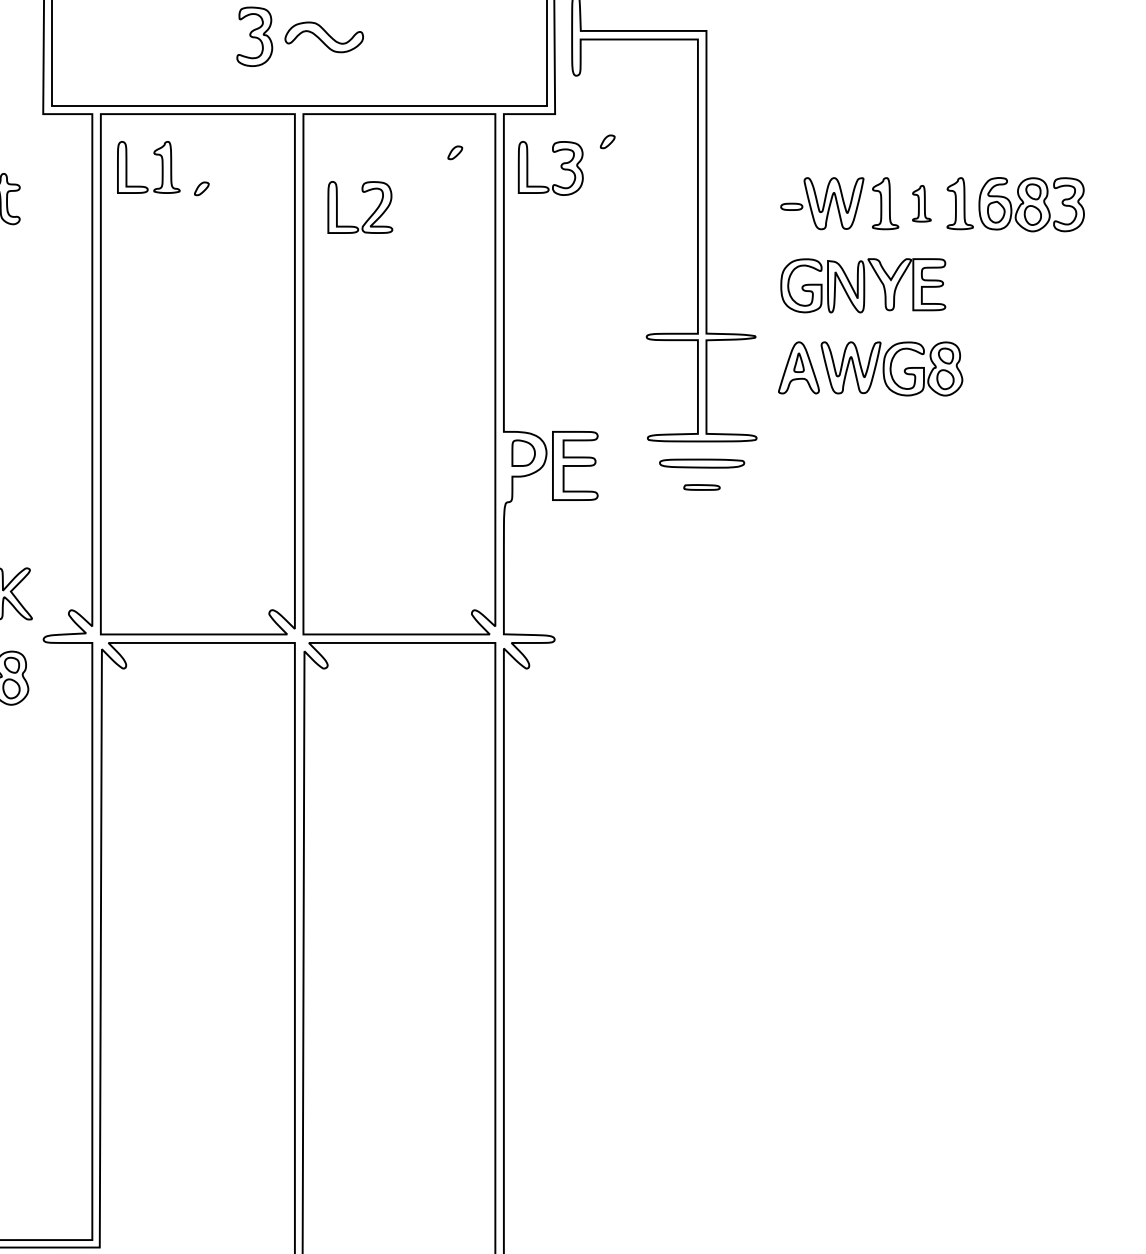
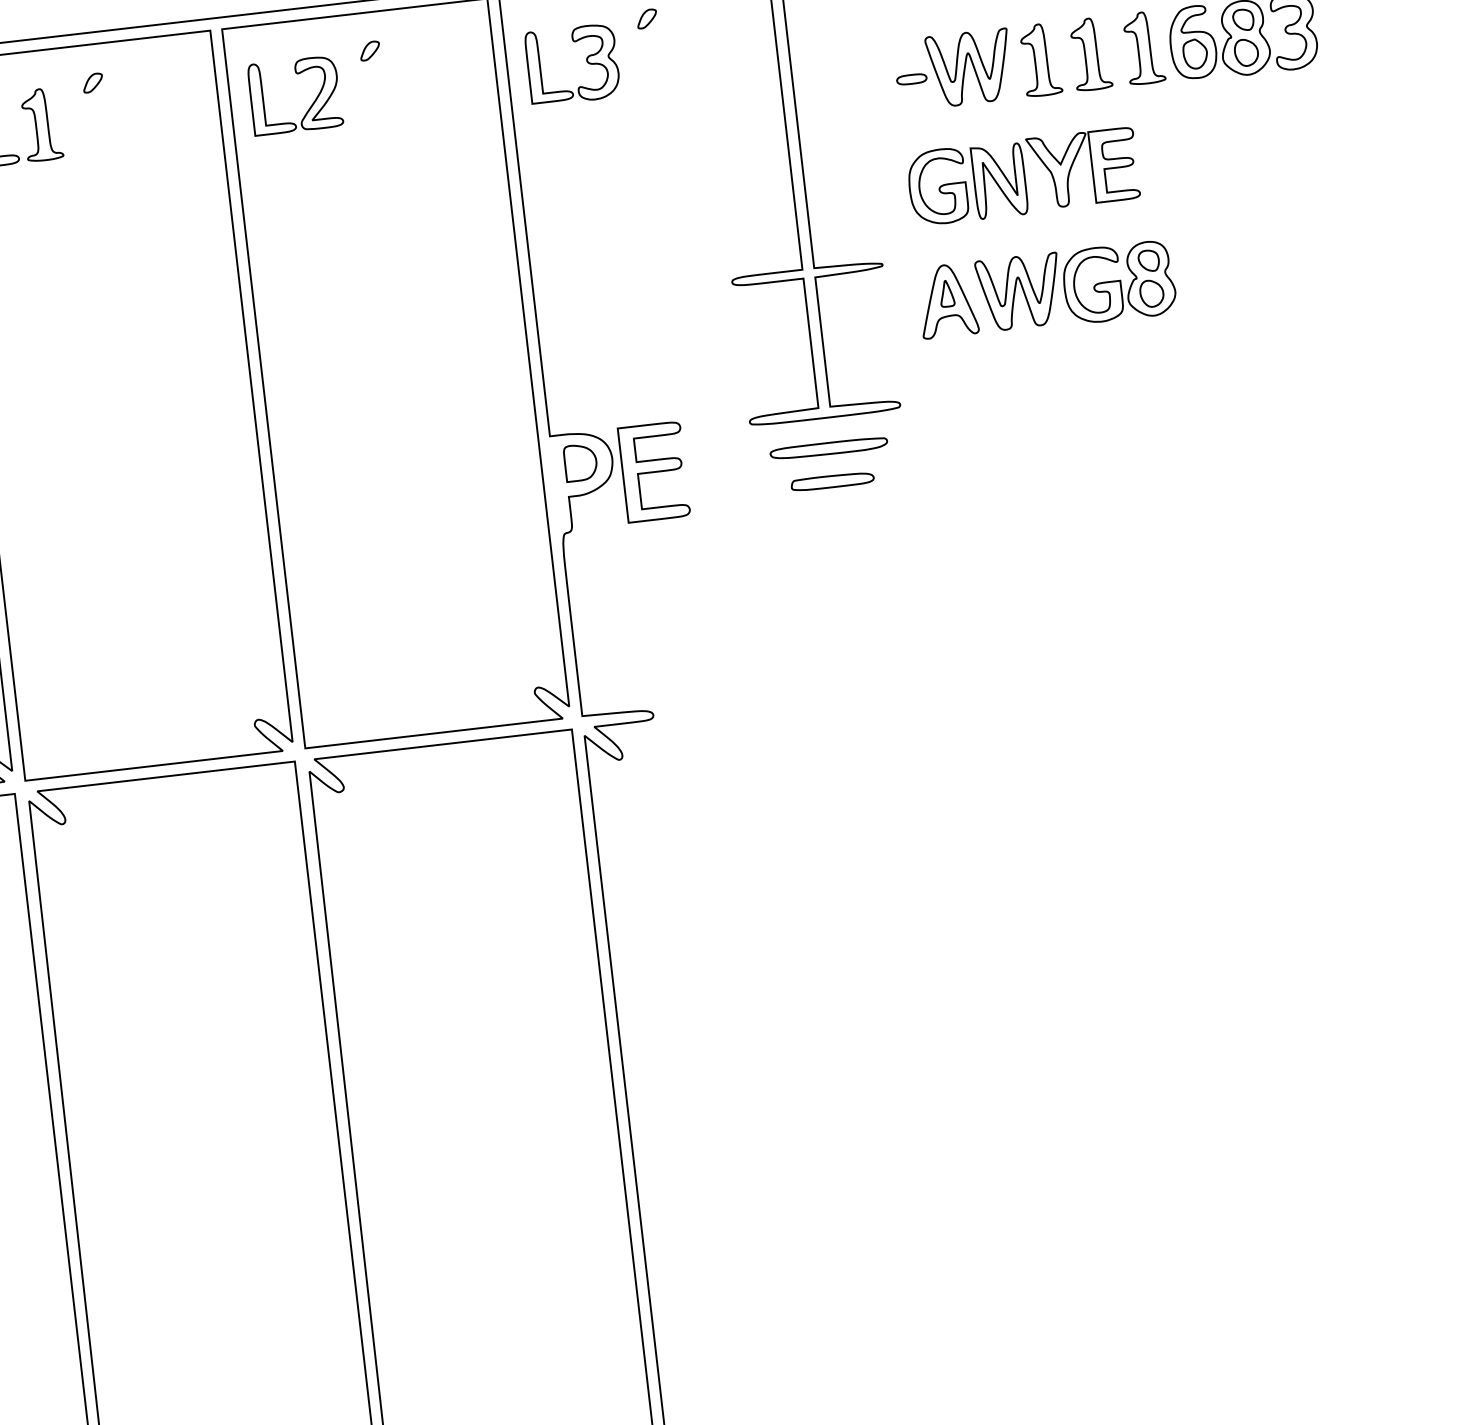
part: (455, 152) -> (370, 50), moved
part: (201, 188) -> (92, 82), moved
part: (921, 203) -> (1090, 53), size x1.43
part: (369, 216) -> (309, 106), moved
part: (701, 487) -> (831, 481), size x1.67

